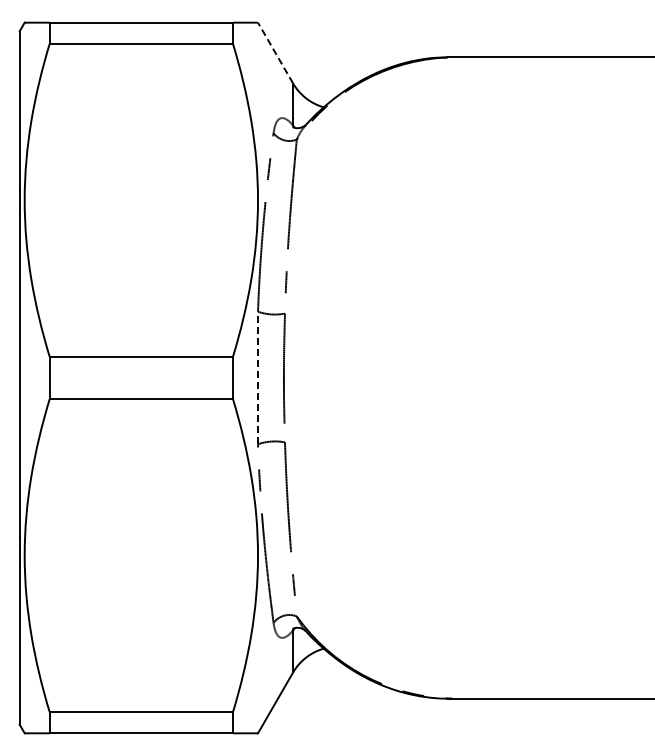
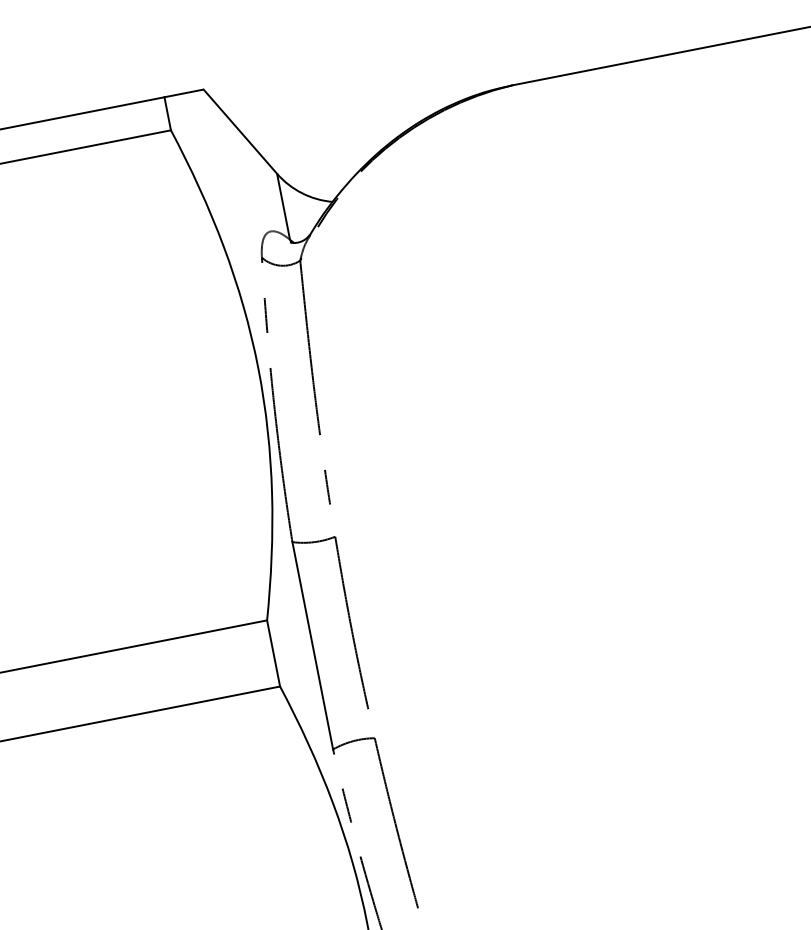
line: (275, 52) -> (240, 130), dashed -> solid
line: (258, 377) -> (313, 644), dashed -> solid

